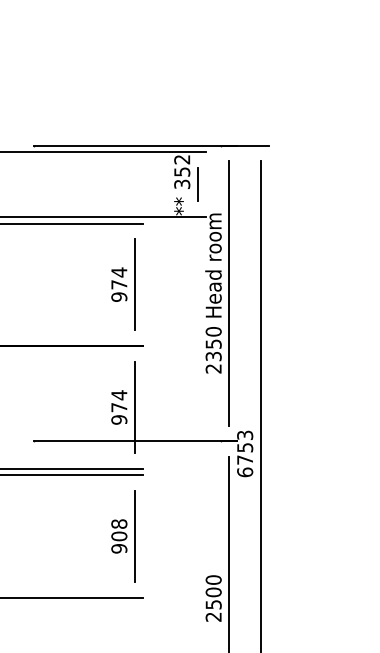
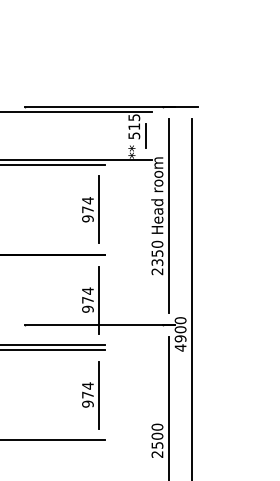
text: (182, 171) -> (134, 126), 352 -> 515
text: (244, 454) -> (180, 334), 6753 -> 4900
text: (118, 530) -> (87, 390), 908 -> 974

